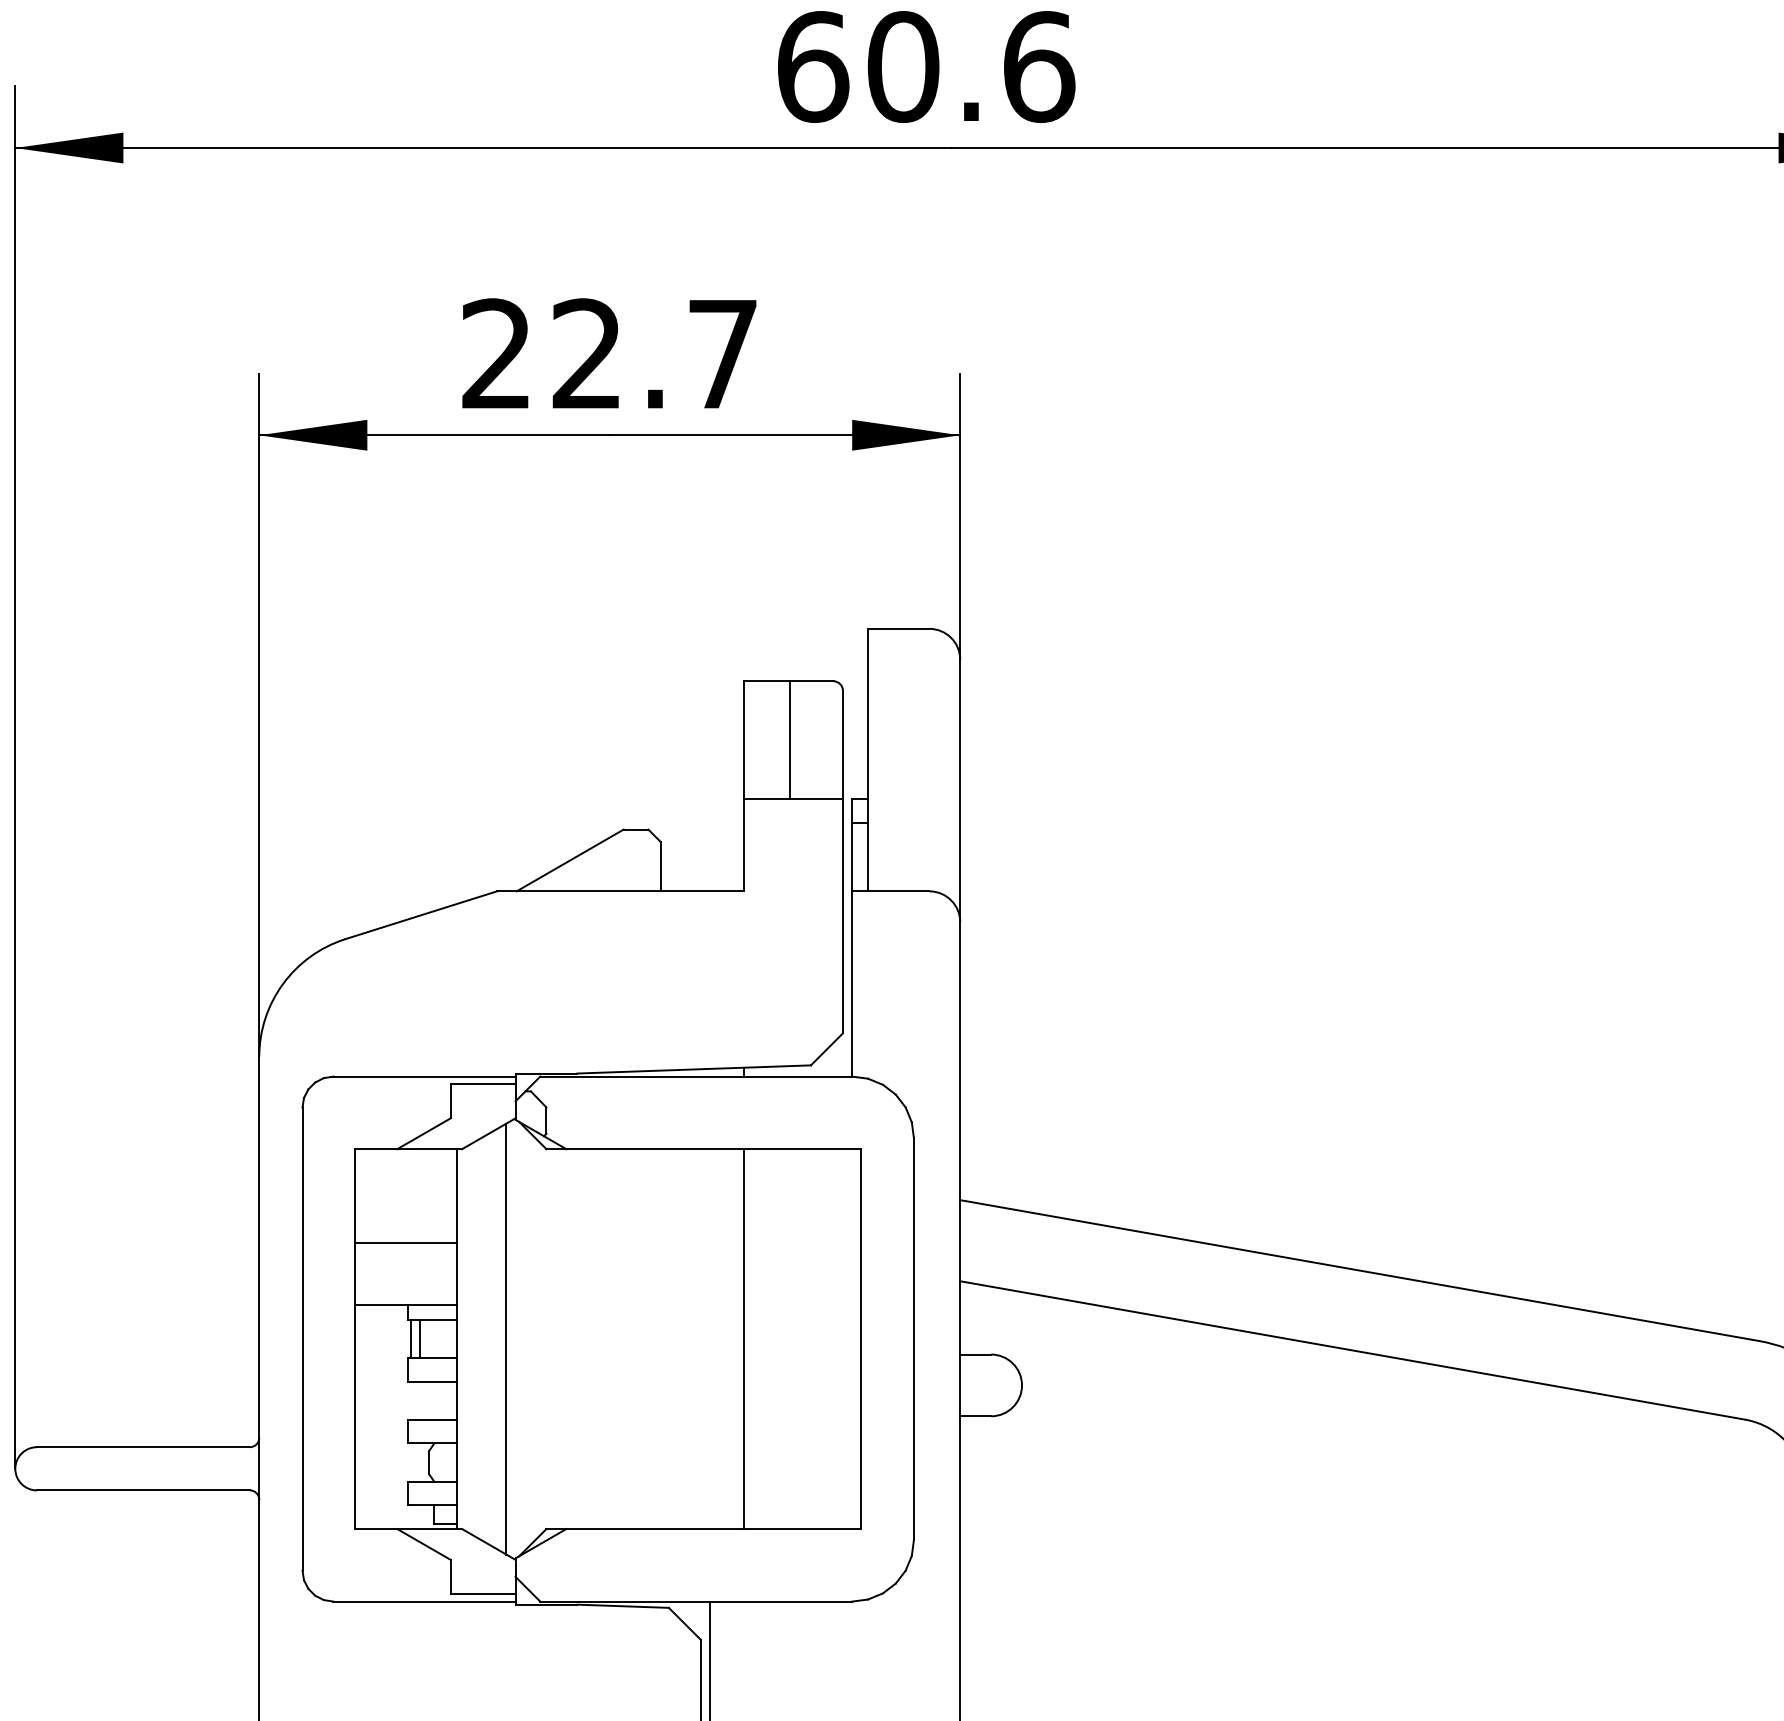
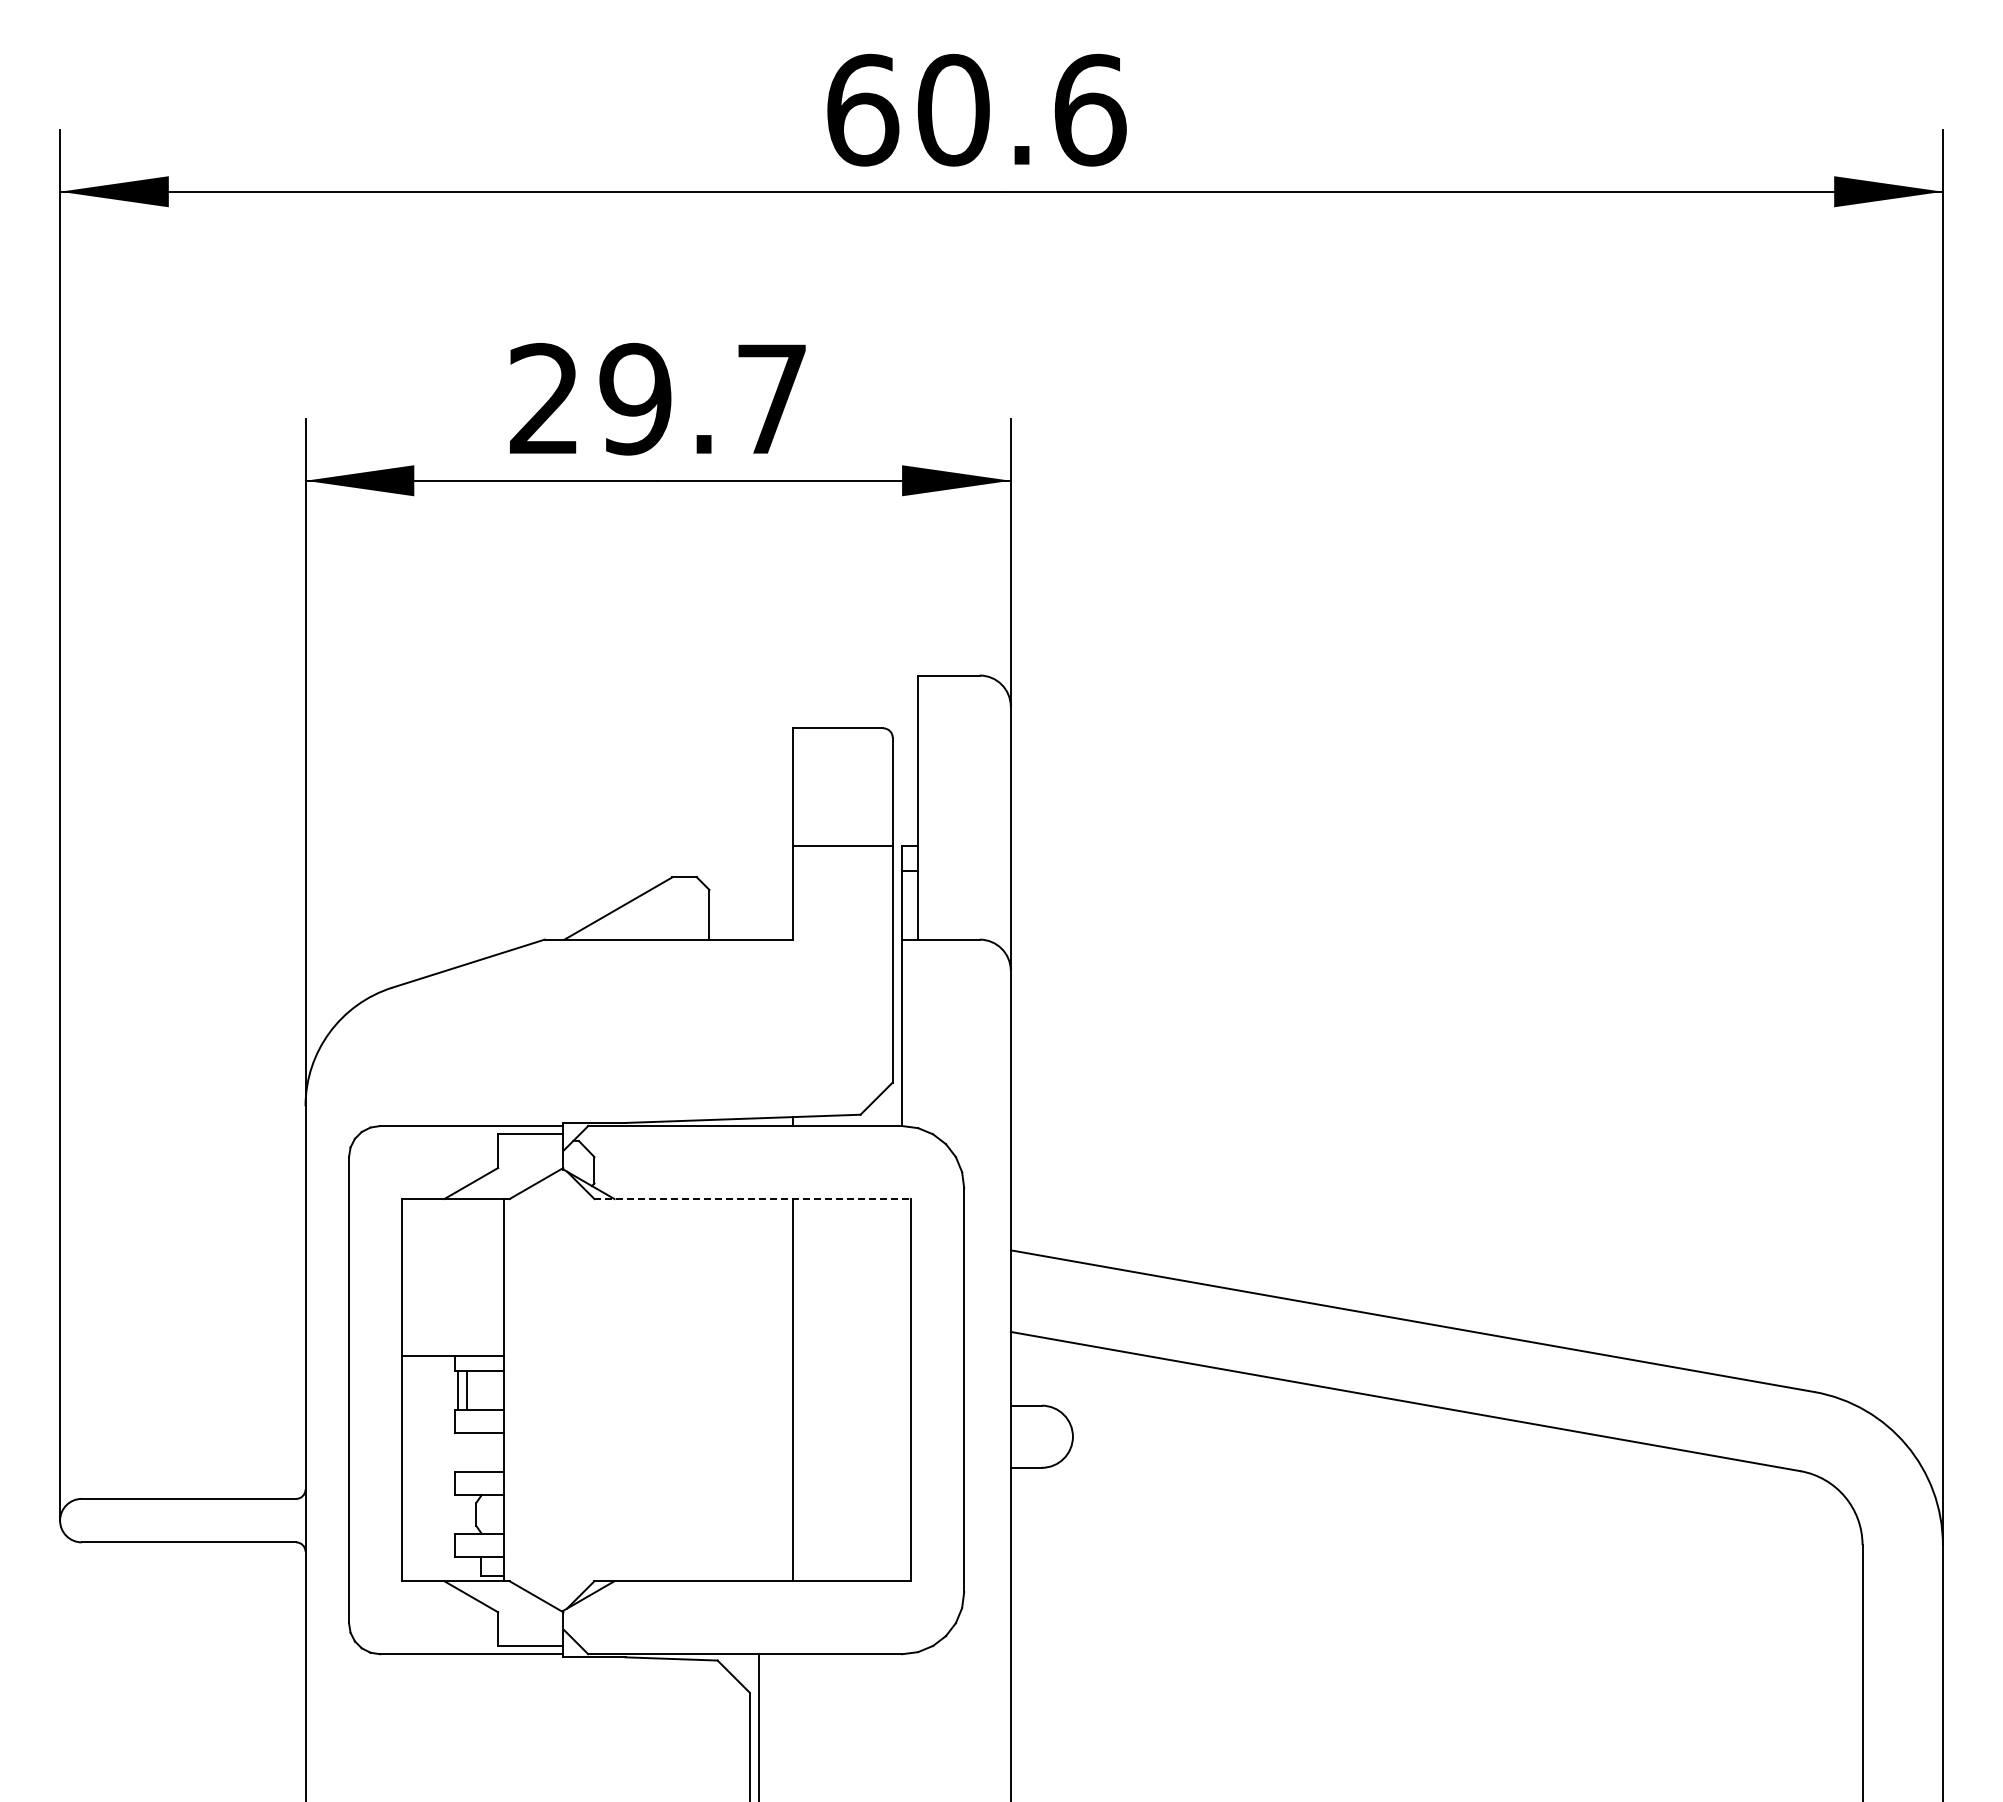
text: (587, 353) -> (635, 398), 22.7 -> 29.7
line: (789, 740) -> (839, 787), removed
line: (704, 1149) -> (753, 1199), solid -> dashed
line: (405, 1243) -> (452, 1293), removed
line: (506, 1338) -> (554, 1389), removed

